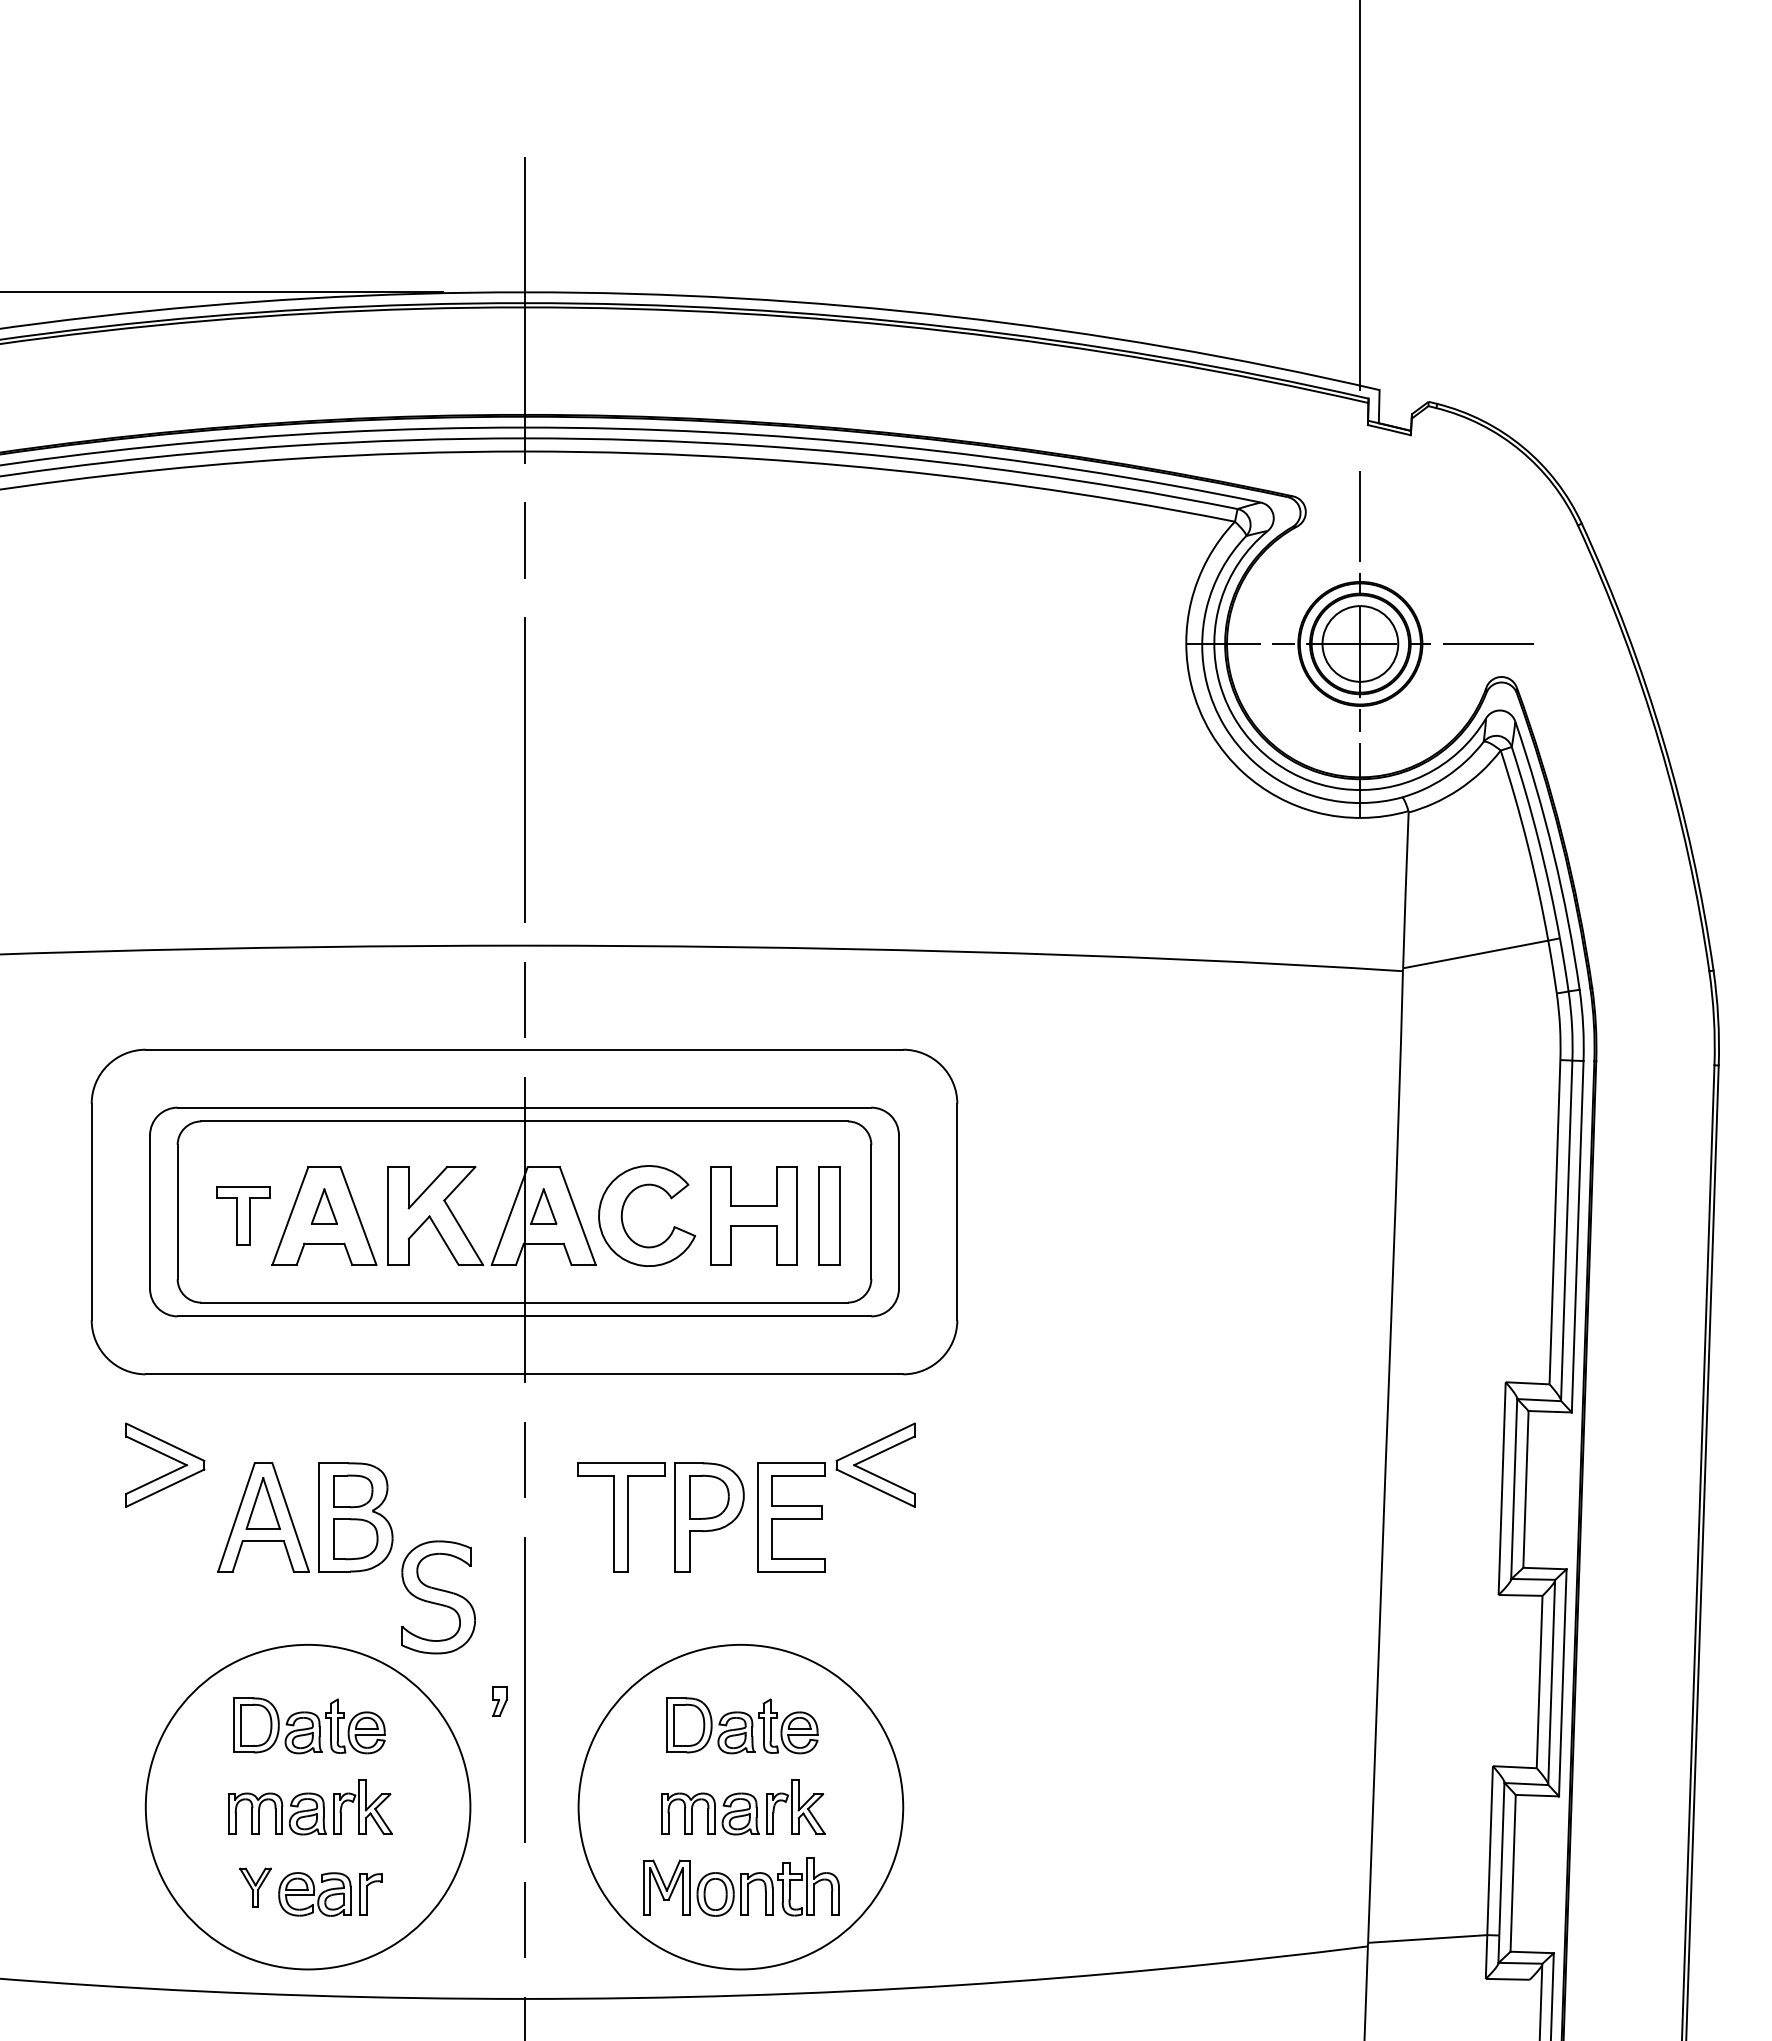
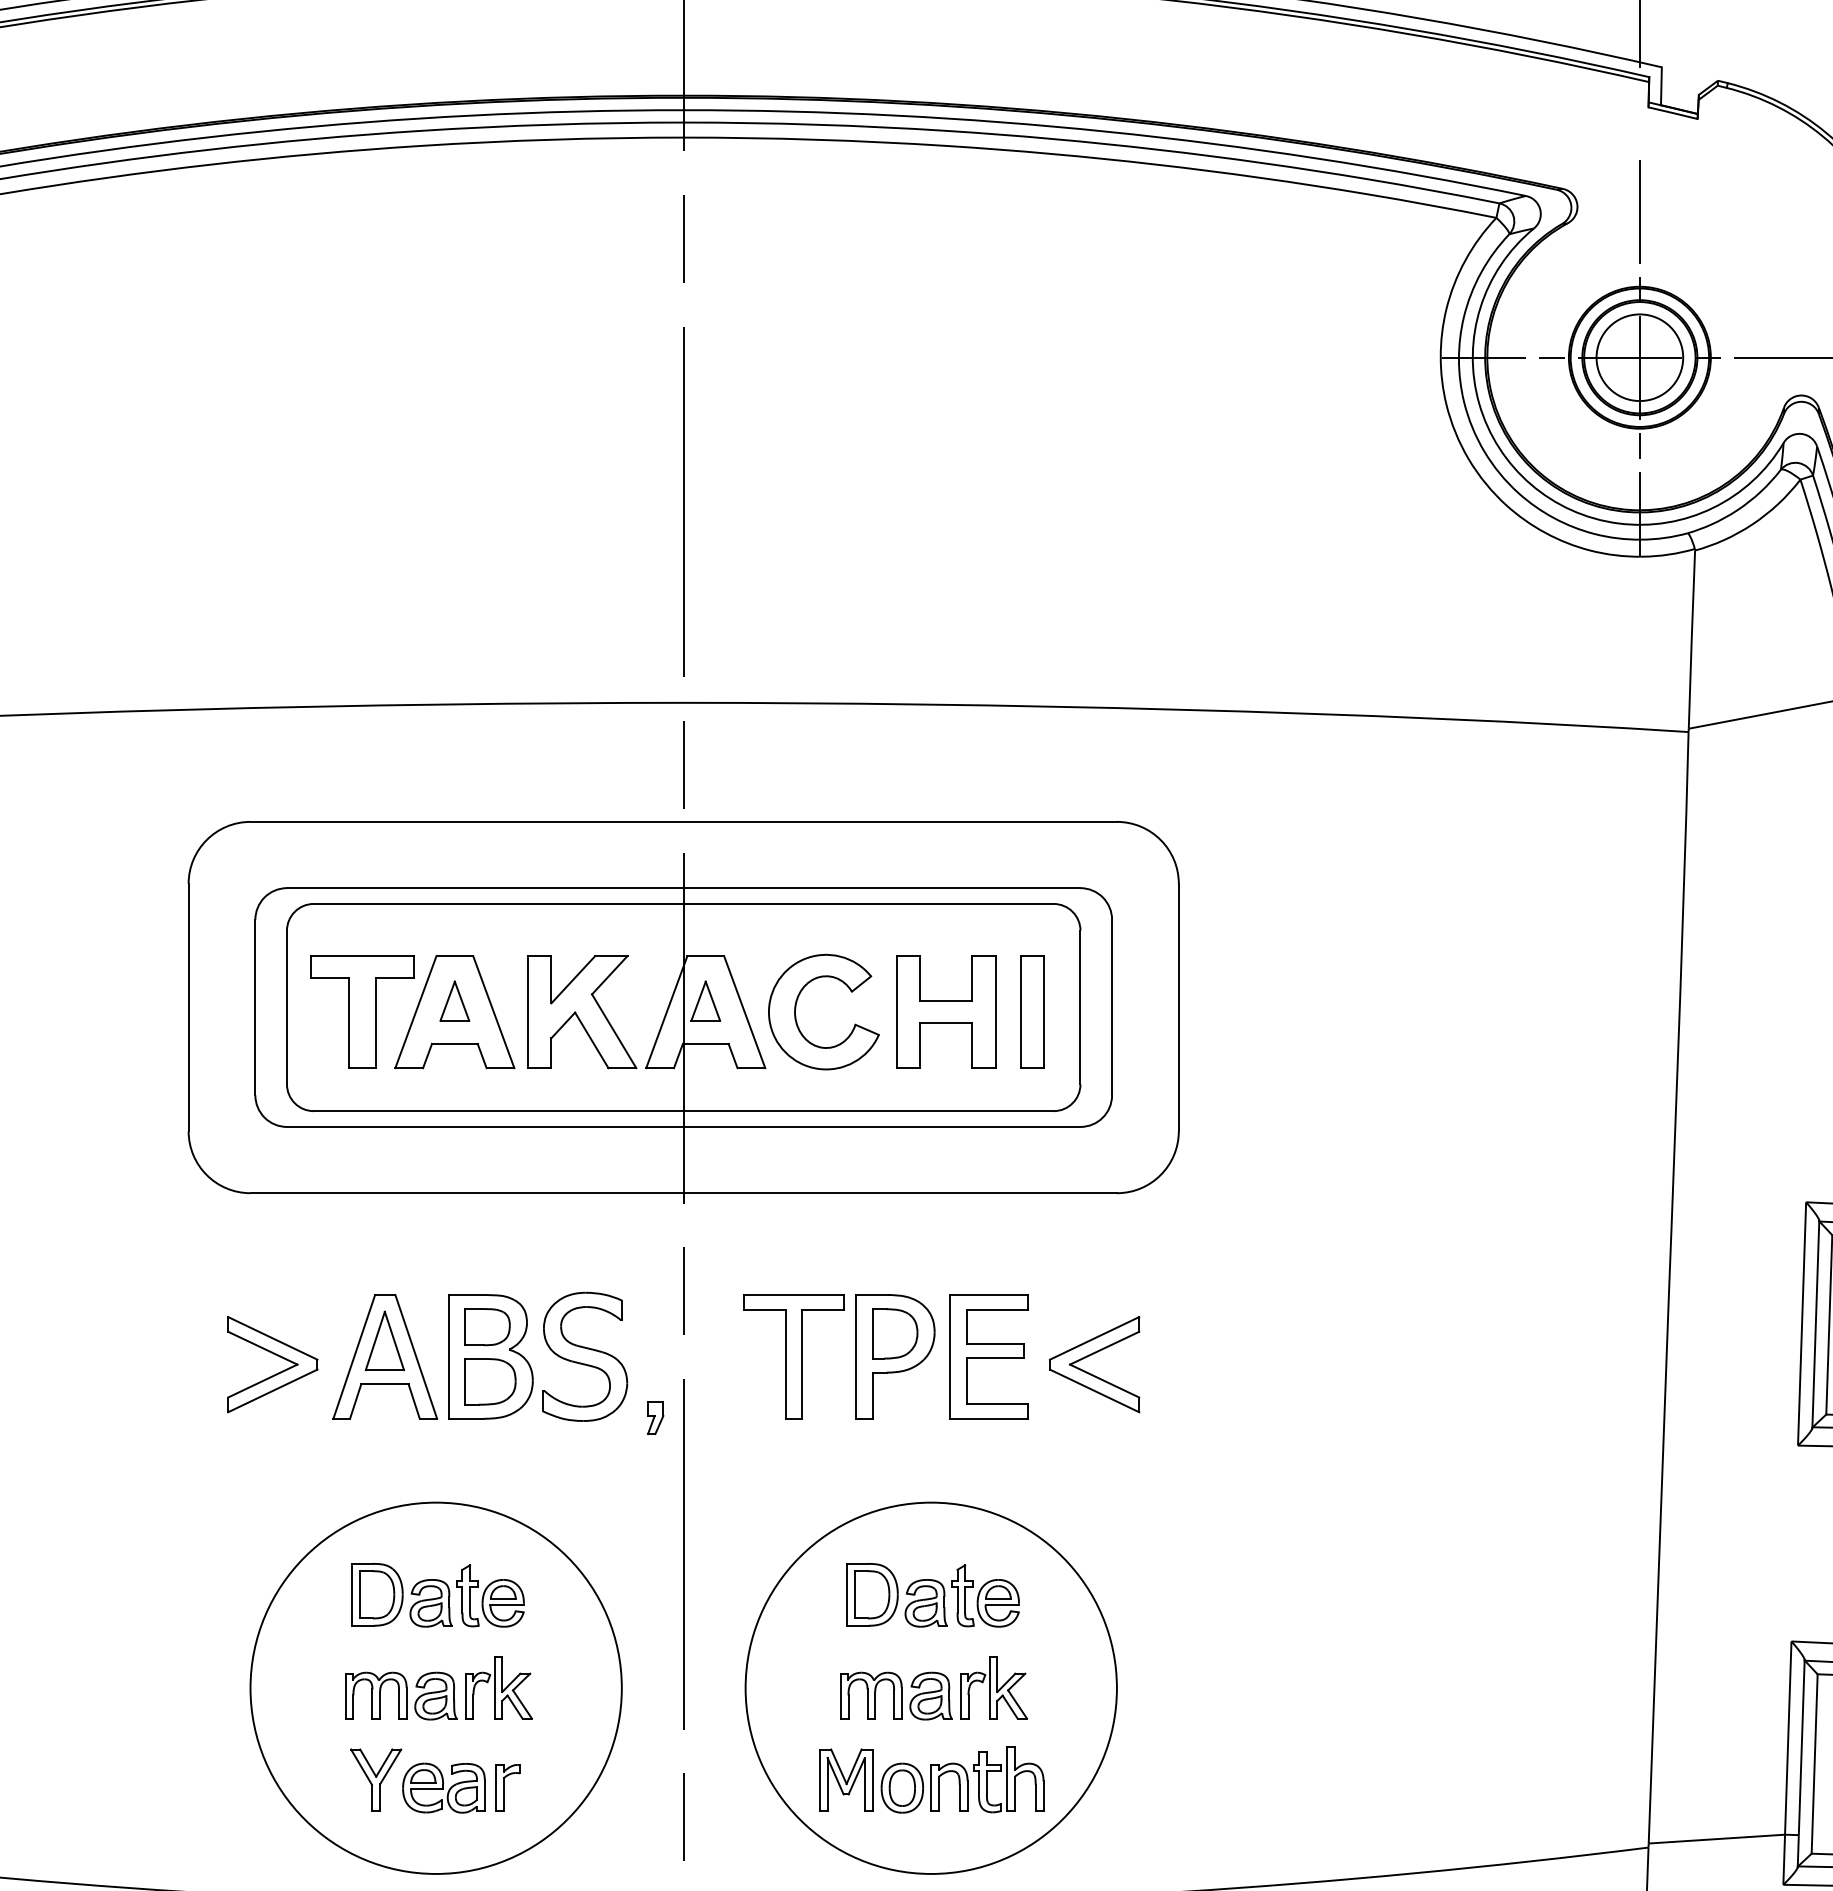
part: (243, 1215) -> (362, 1011), size x1.67
part: (168, 1457) -> (276, 1355), moved
part: (873, 1457) -> (1092, 1355), moved
part: (438, 1597) -> (585, 1356), moved
part: (499, 1701) -> (655, 1417), moved
part: (255, 1887) -> (376, 1780), size x1.43

